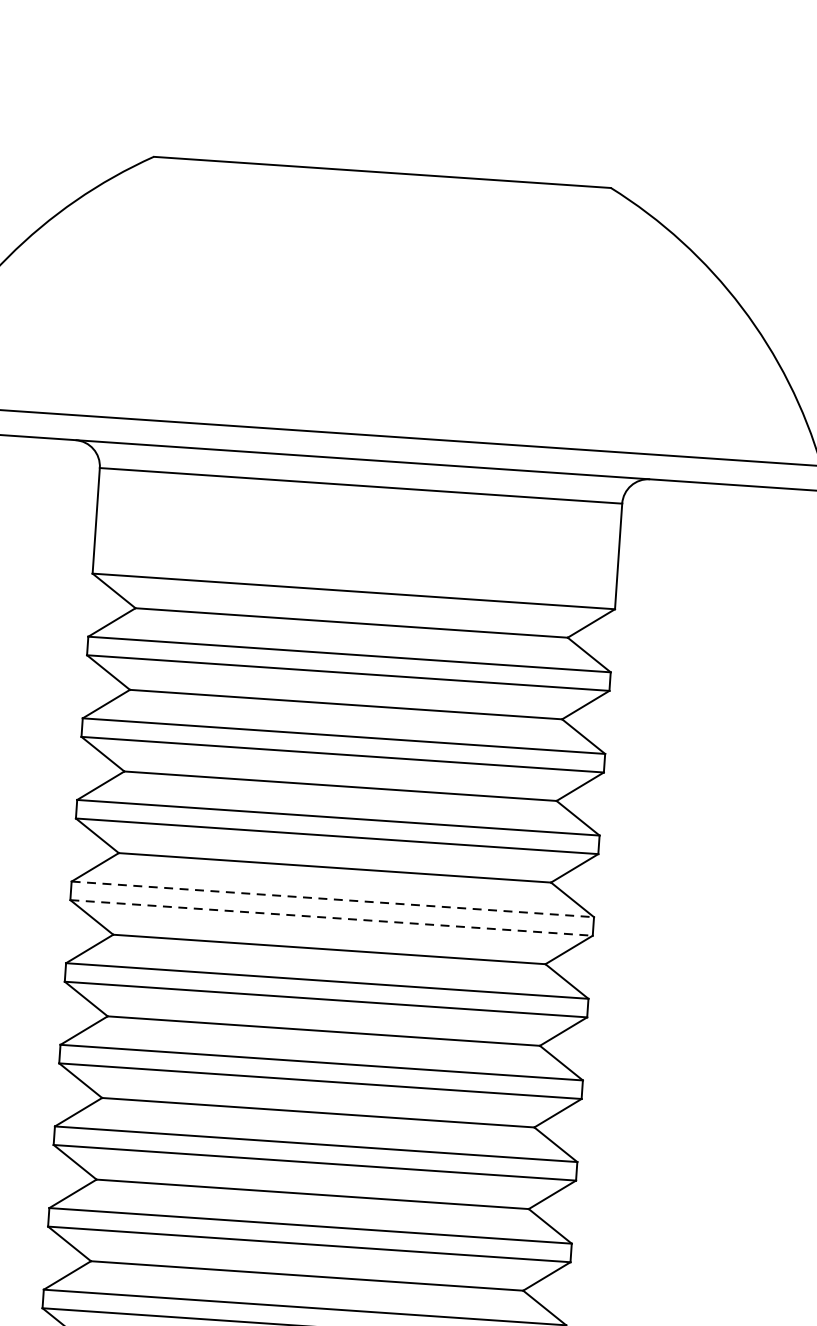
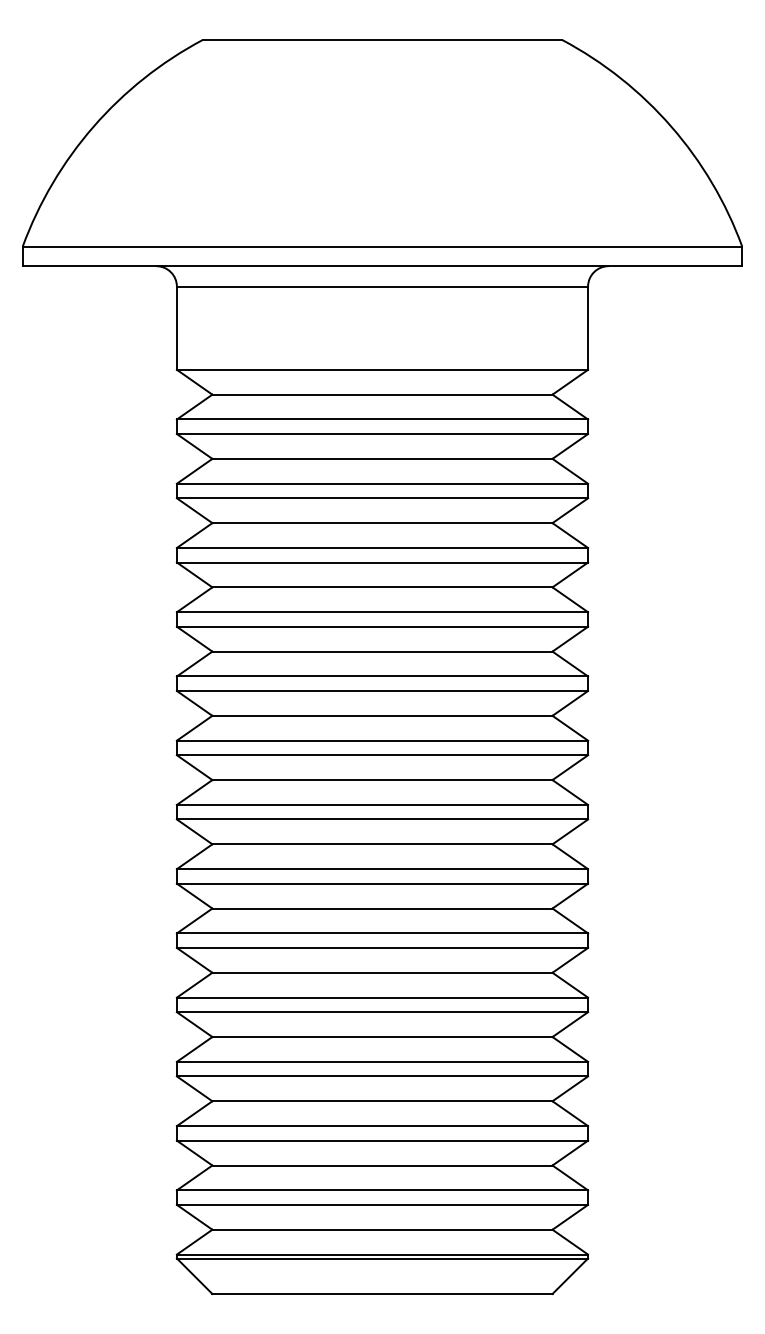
line: (332, 899) -> (382, 612), dashed -> solid
line: (331, 917) -> (382, 626), dashed -> solid

